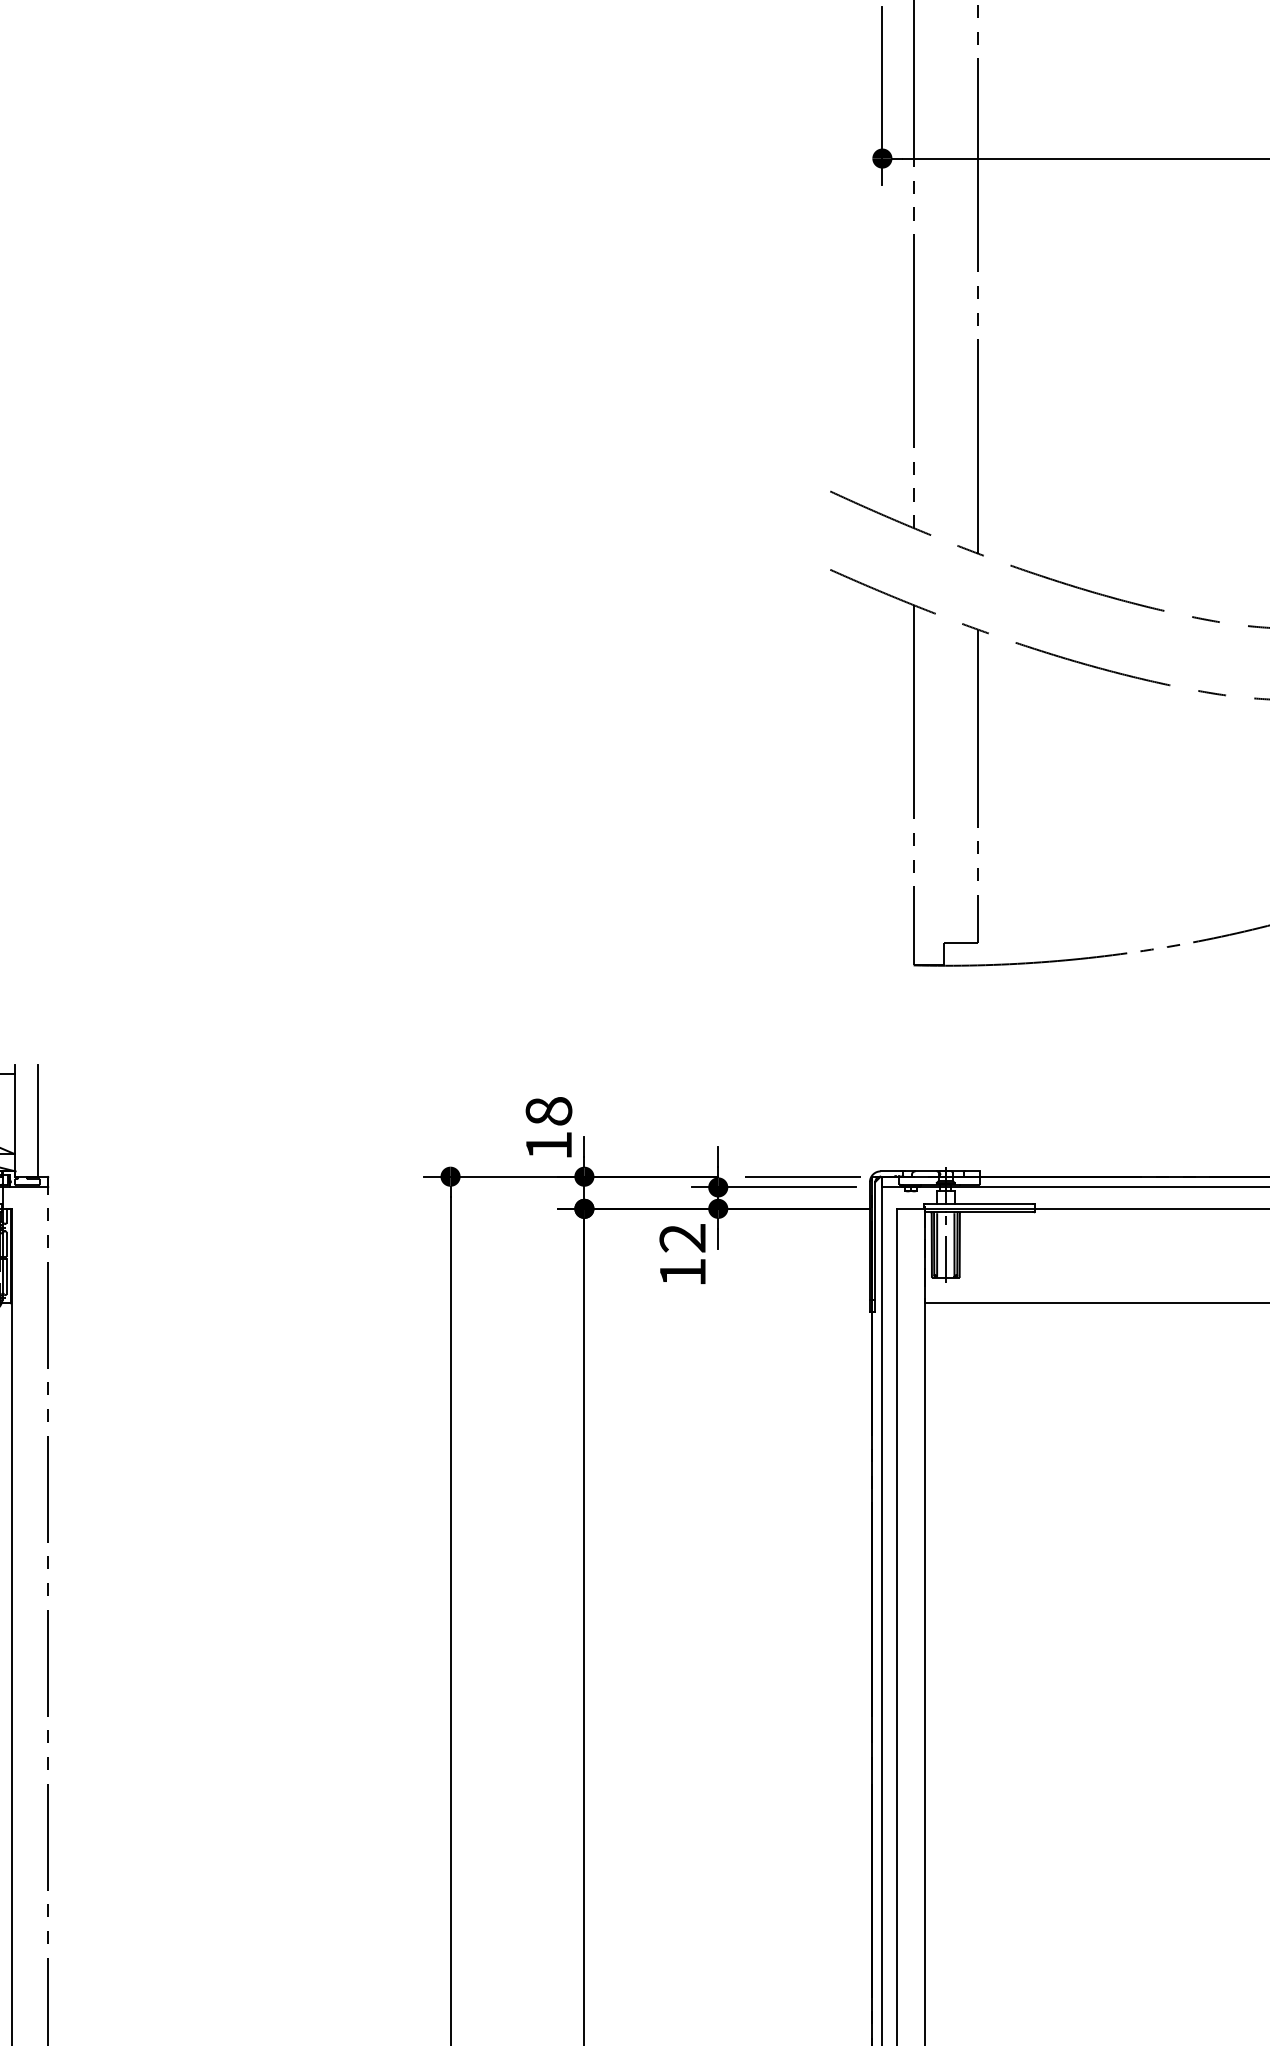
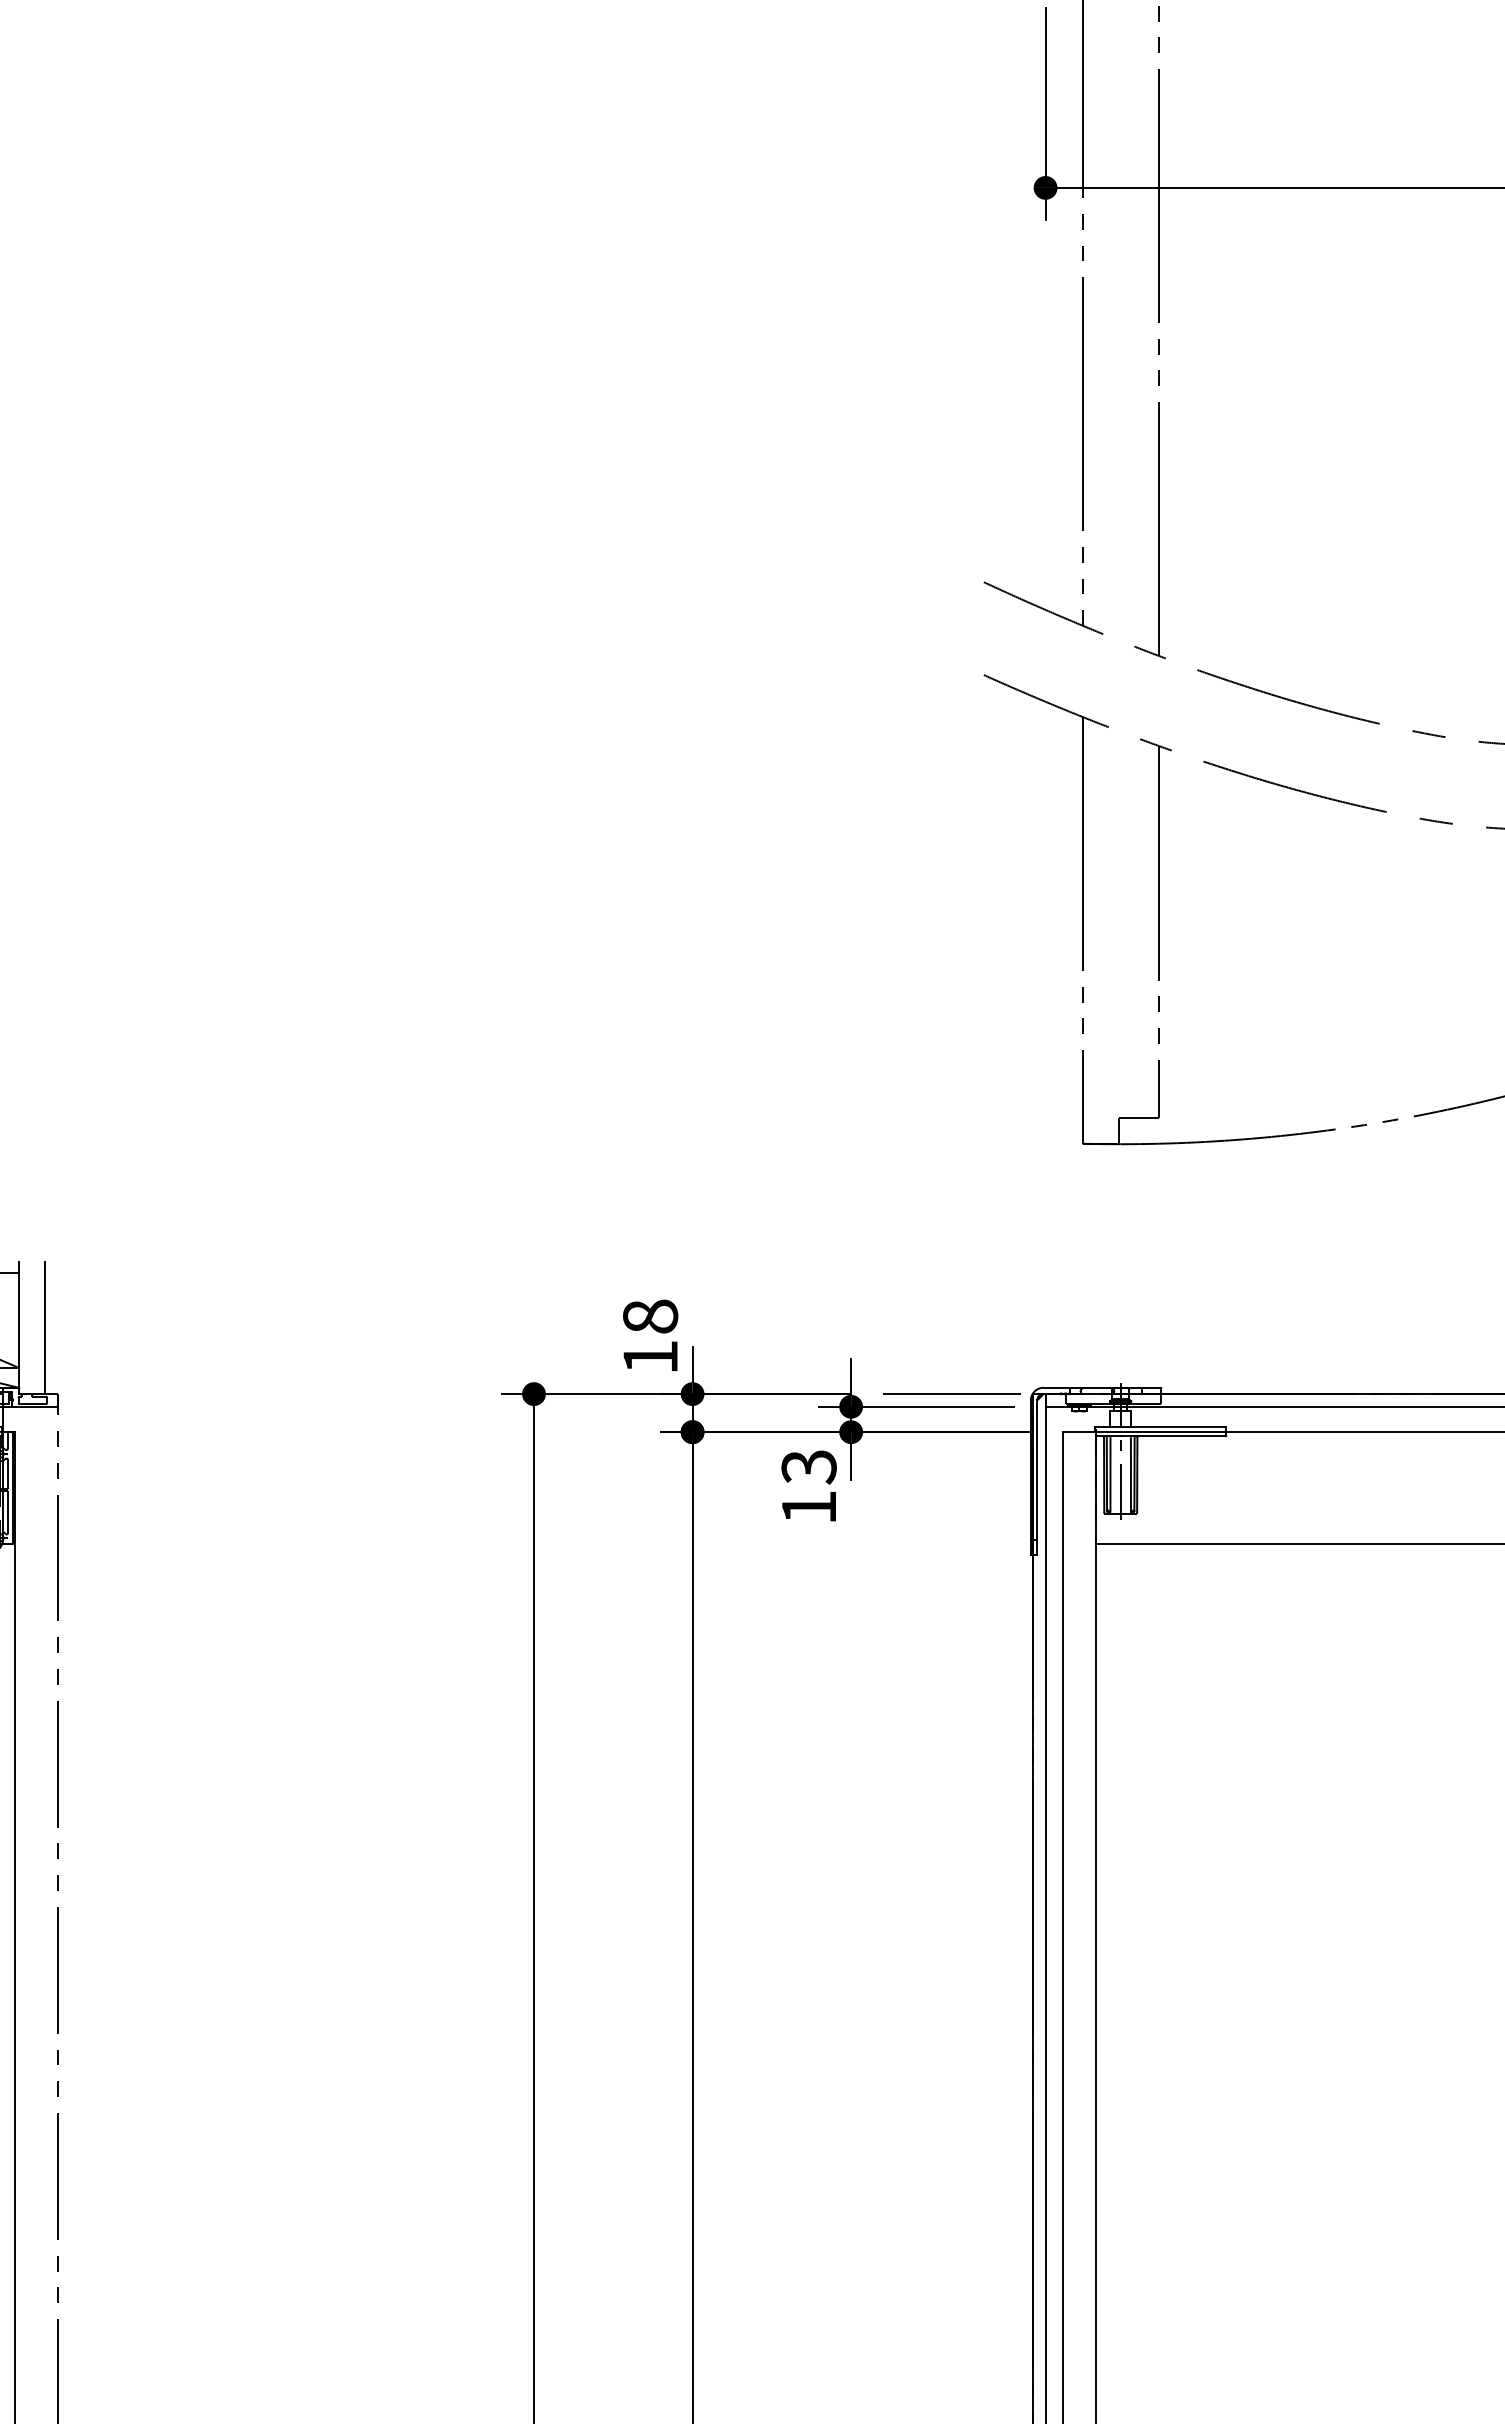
text: (682, 1238) -> (808, 1467), 12 -> 13

